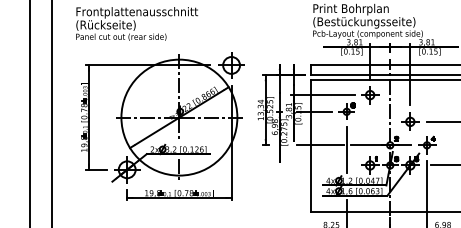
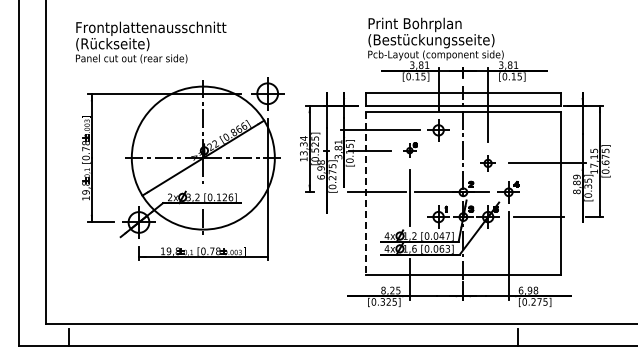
part: (346, 110) -> (409, 149), size x0.7
part: (409, 122) -> (487, 163), size x0.7
line: (310, 146) -> (365, 193), solid -> dashed

